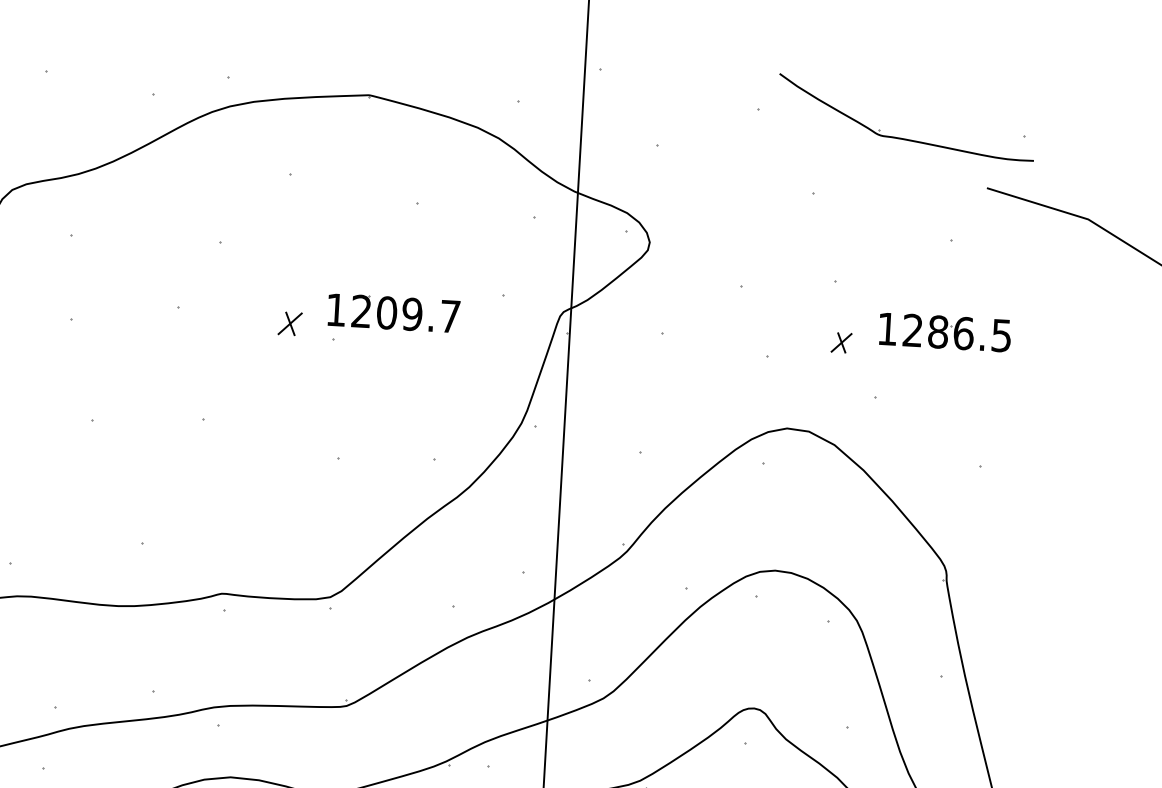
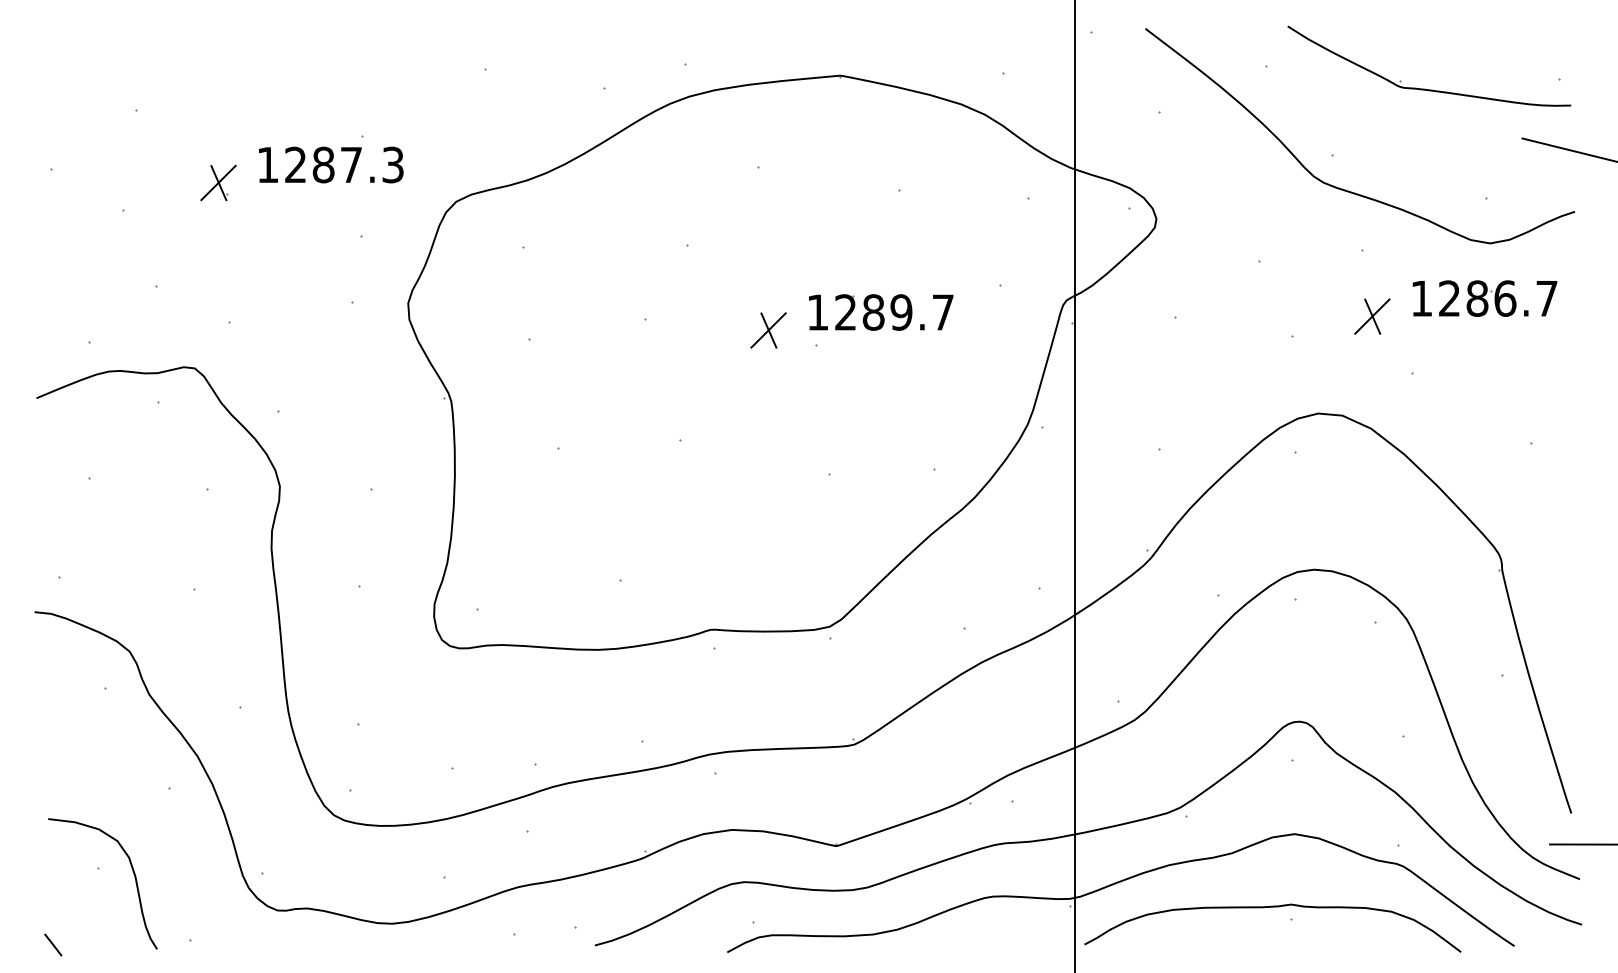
curve: (821, 224) -> (1342, 188), added
text: (386, 312) -> (873, 312), 1209.7 -> 1289.7
part: (290, 323) -> (768, 330), size x1.43
text: (1001, 335) -> (1546, 298), 1286.5 -> 1286.7
part: (841, 342) -> (1372, 316), size x1.67

